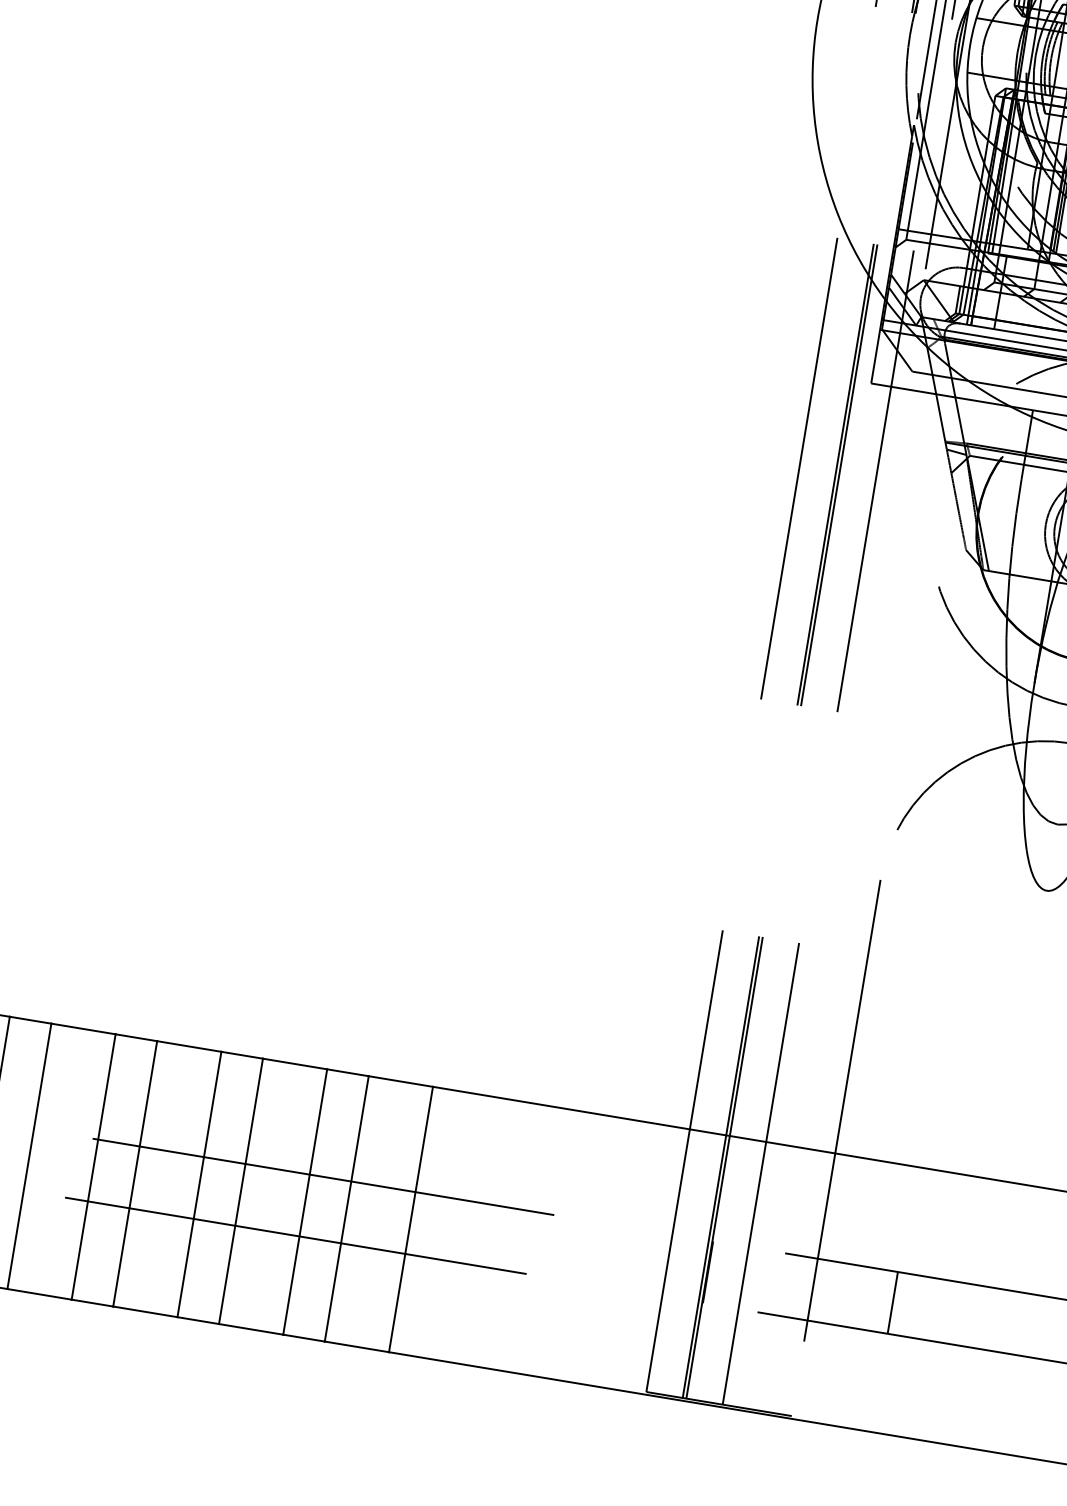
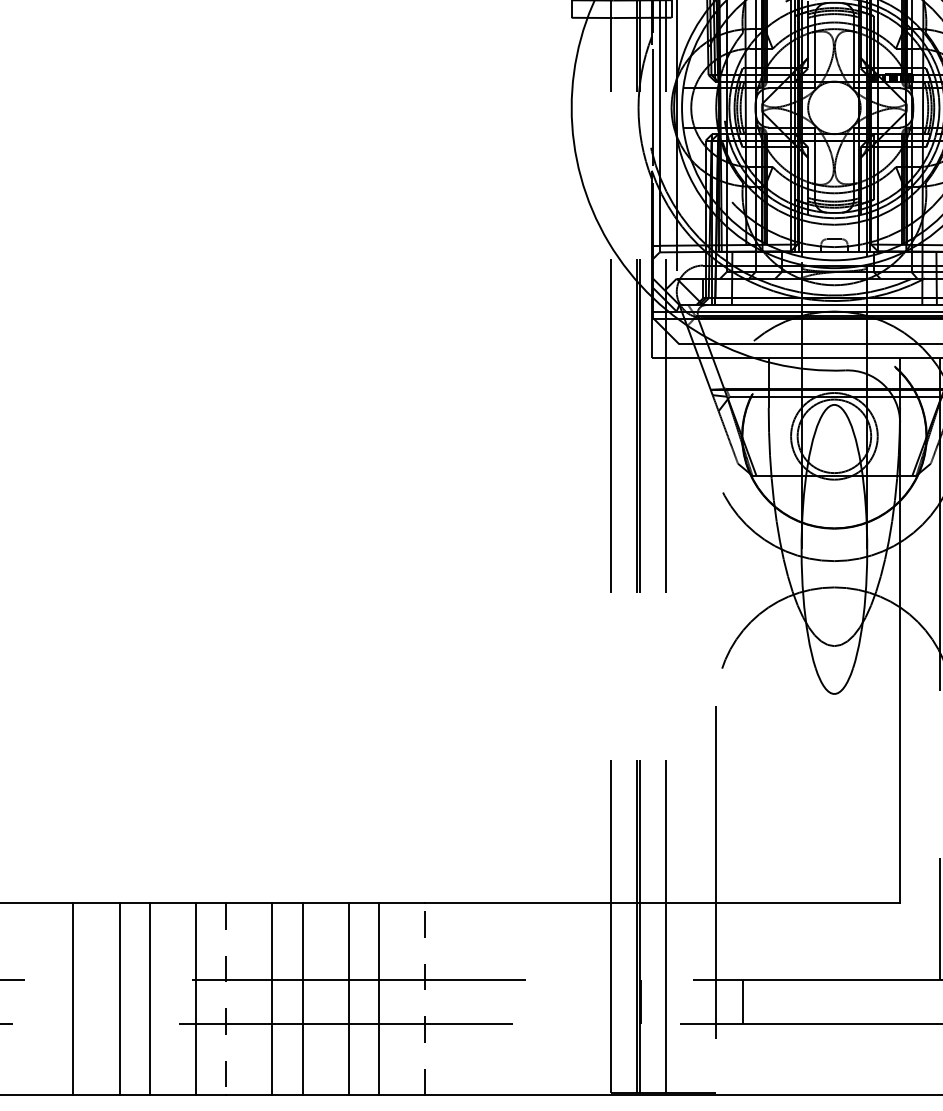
line: (135, 1174) -> (226, 999), solid -> dashed
line: (411, 1219) -> (425, 999), solid -> dashed
line: (893, 1302) -> (743, 1001), moved

